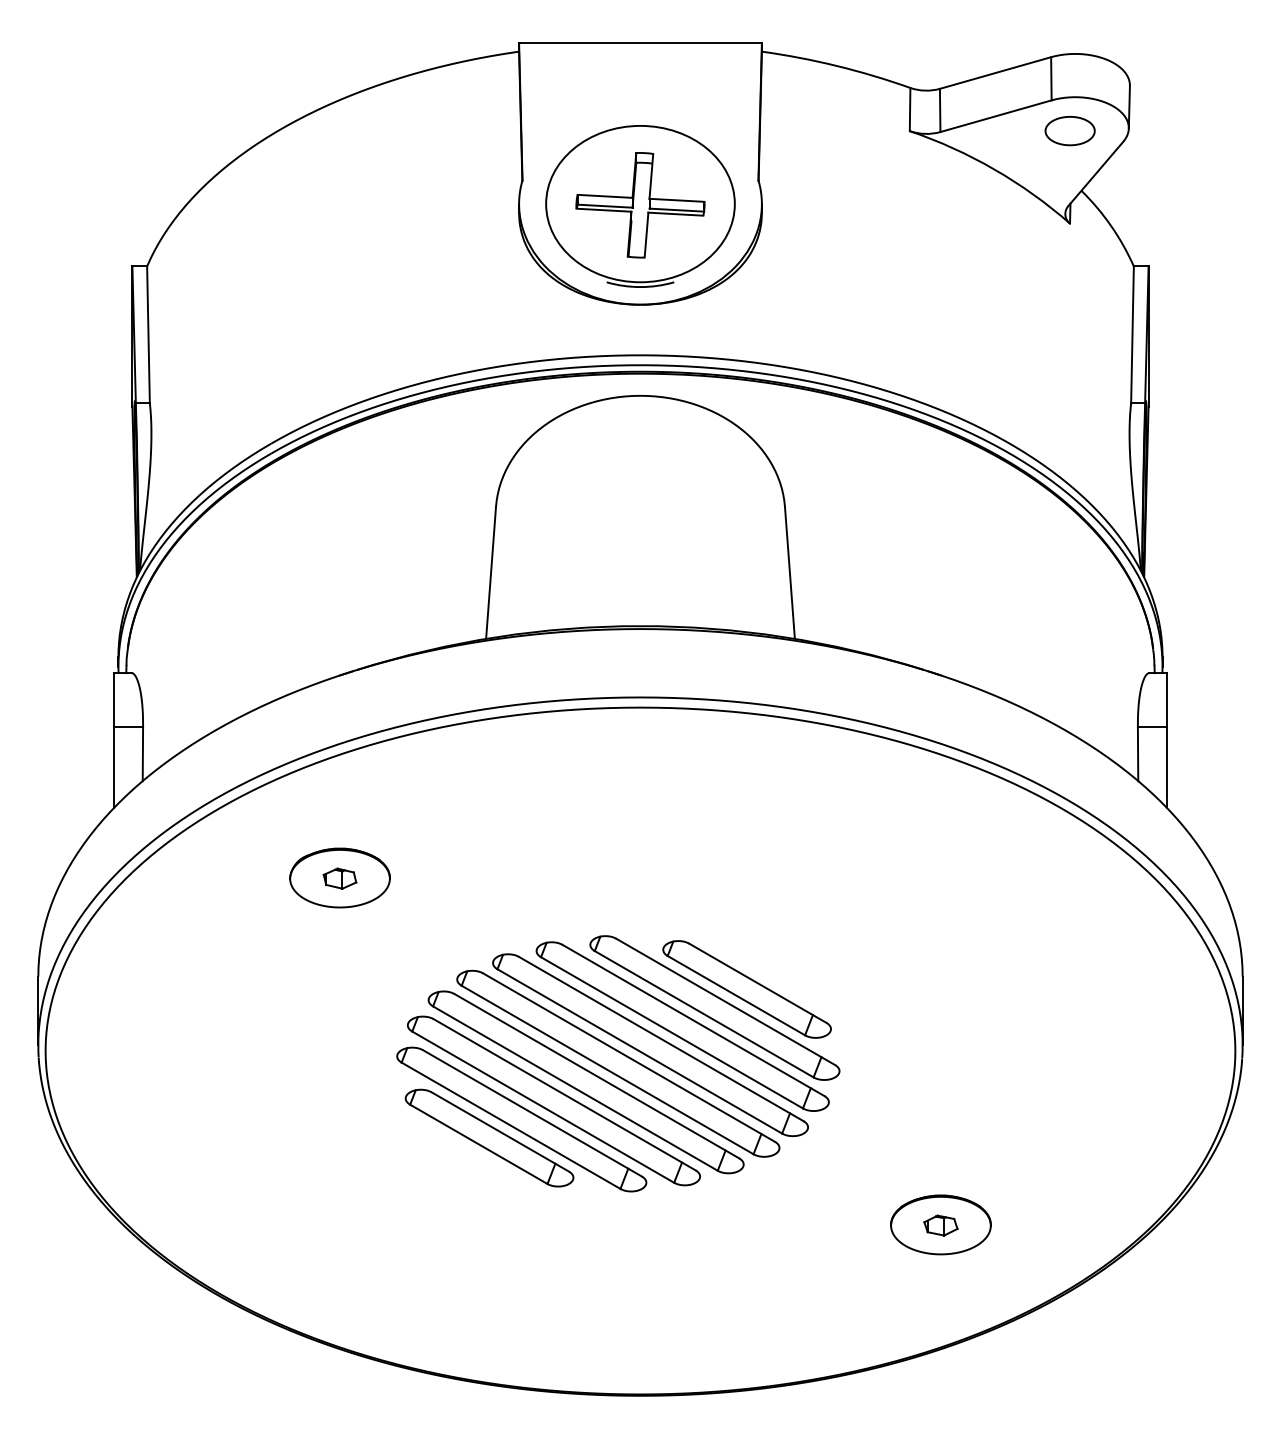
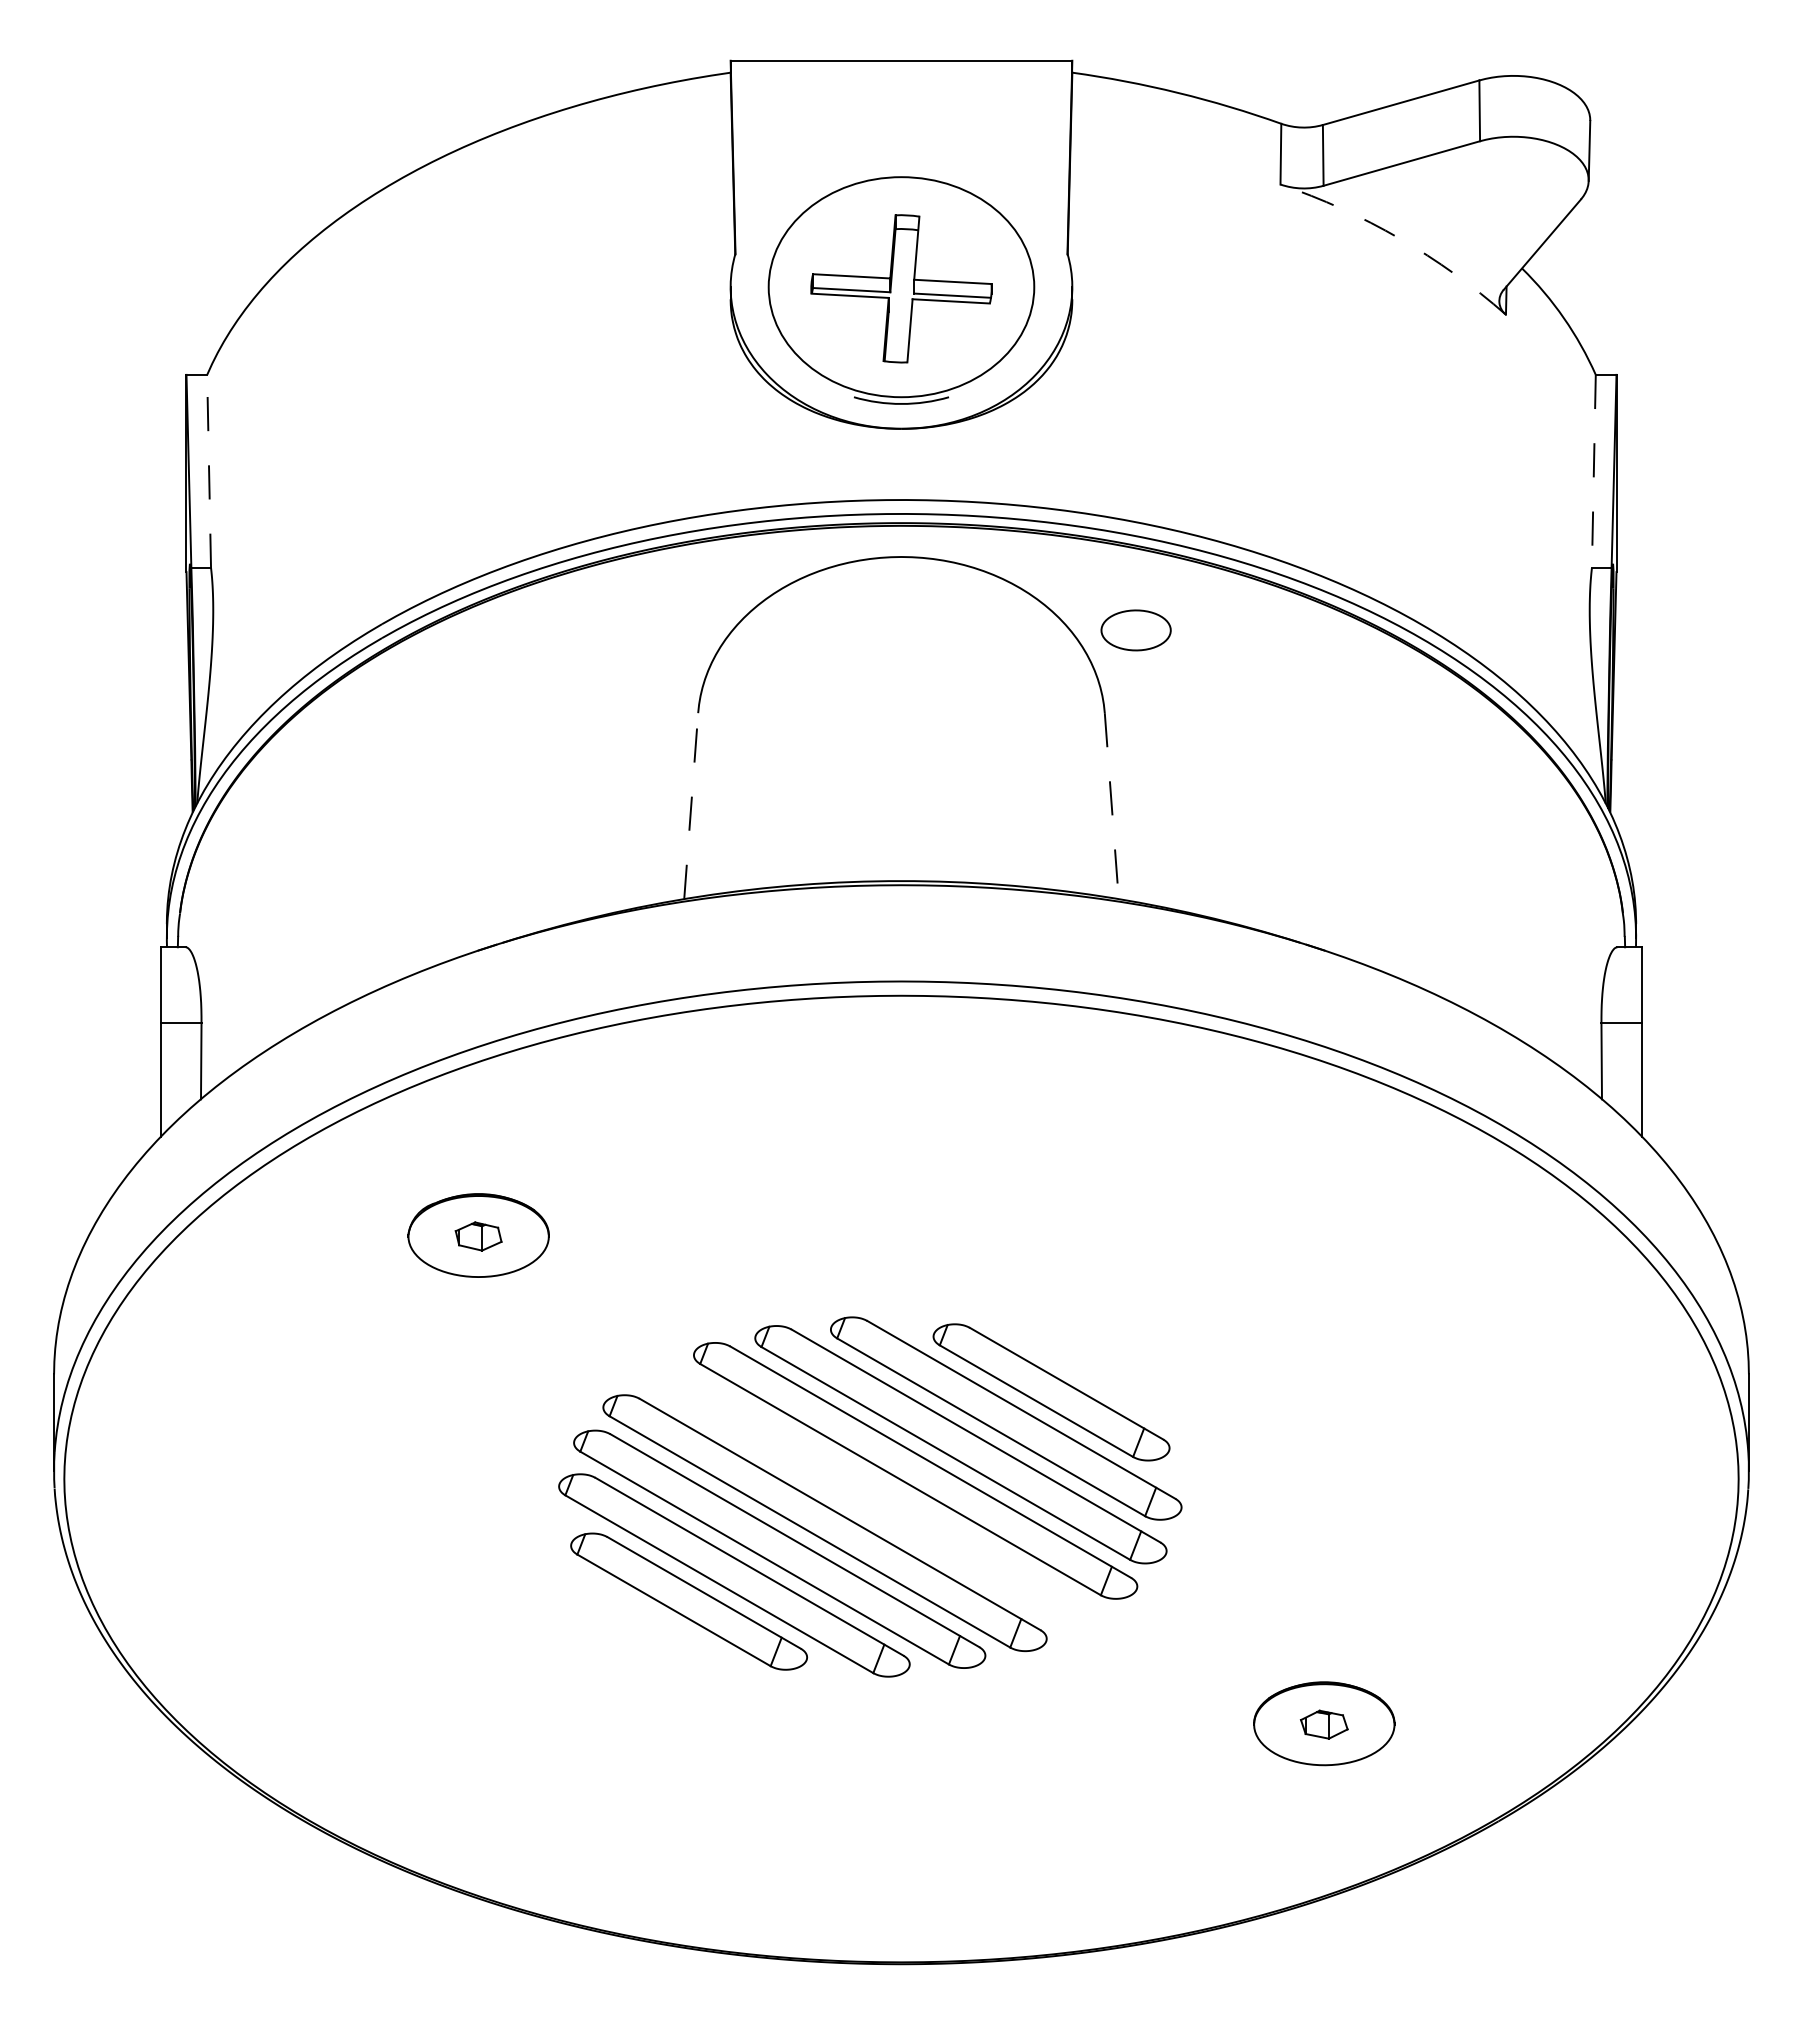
part: (1069, 131) -> (1135, 630), moved
arc: (994, 169) -> (1399, 238), solid -> dashed
line: (148, 334) -> (209, 470), solid -> dashed
line: (1132, 335) -> (1593, 471), solid -> dashed
line: (491, 572) -> (691, 805), solid -> dashed
line: (789, 573) -> (1111, 806), solid -> dashed
part: (617, 1063) -> (869, 1496), removed

